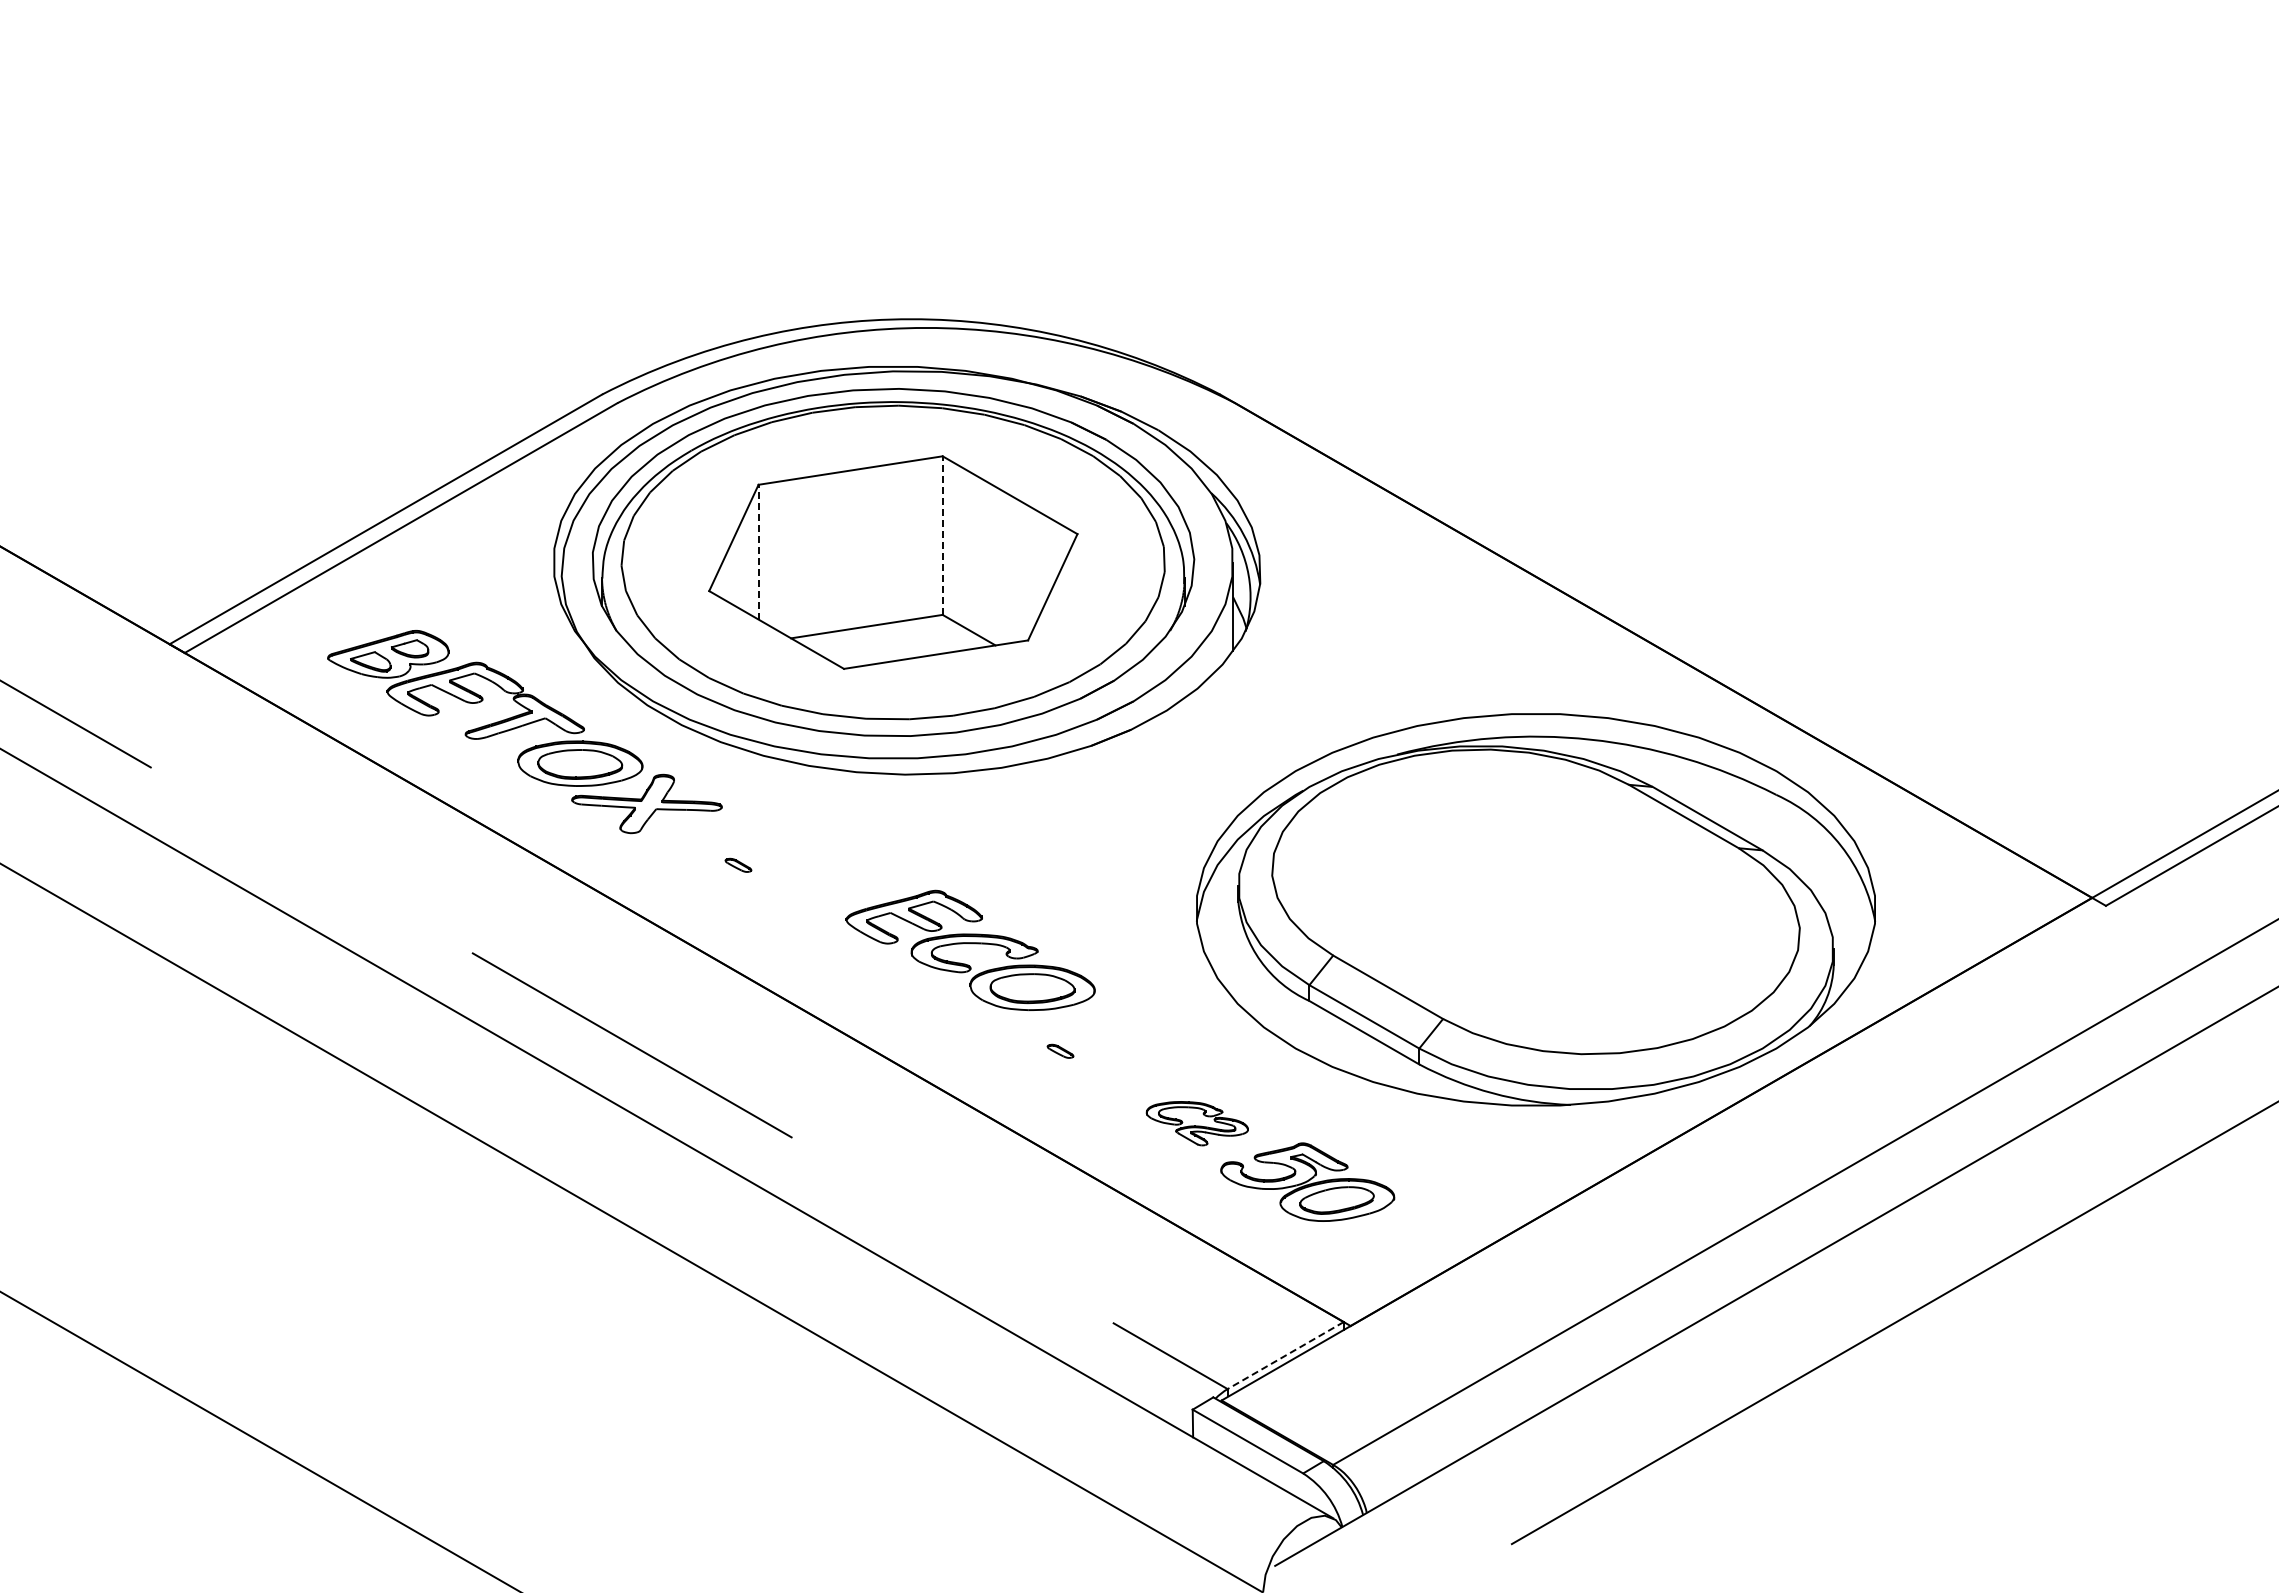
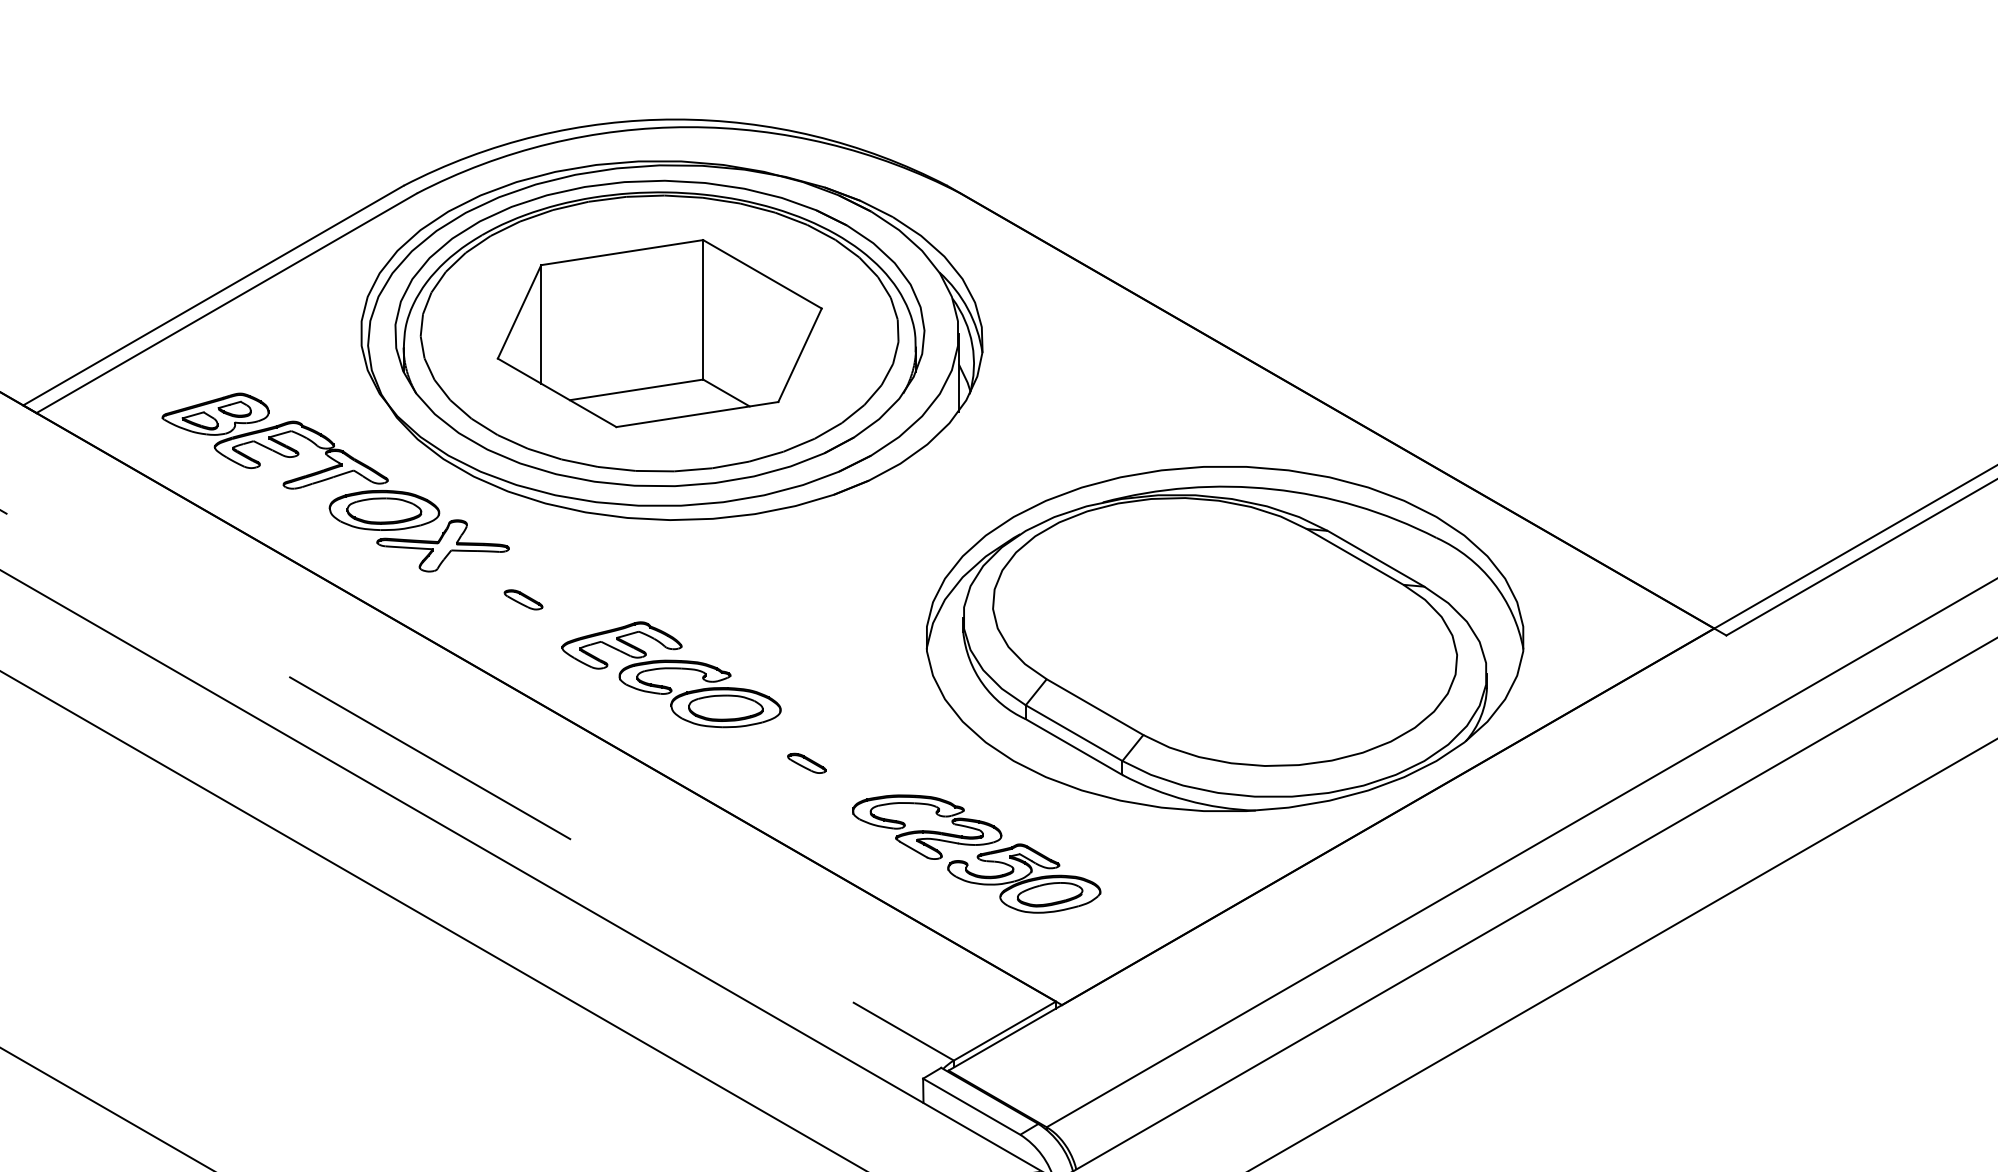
line: (942, 535) -> (703, 309), dashed -> solid
line: (758, 551) -> (541, 323), dashed -> solid
part: (738, 865) -> (523, 600), size x1.67
part: (970, 949) -> (671, 673), moved
part: (1060, 1051) -> (806, 763), size x1.67
part: (1197, 1123) -> (927, 826), size x1.67
line: (1285, 1355) -> (1004, 1031), dashed -> solid

